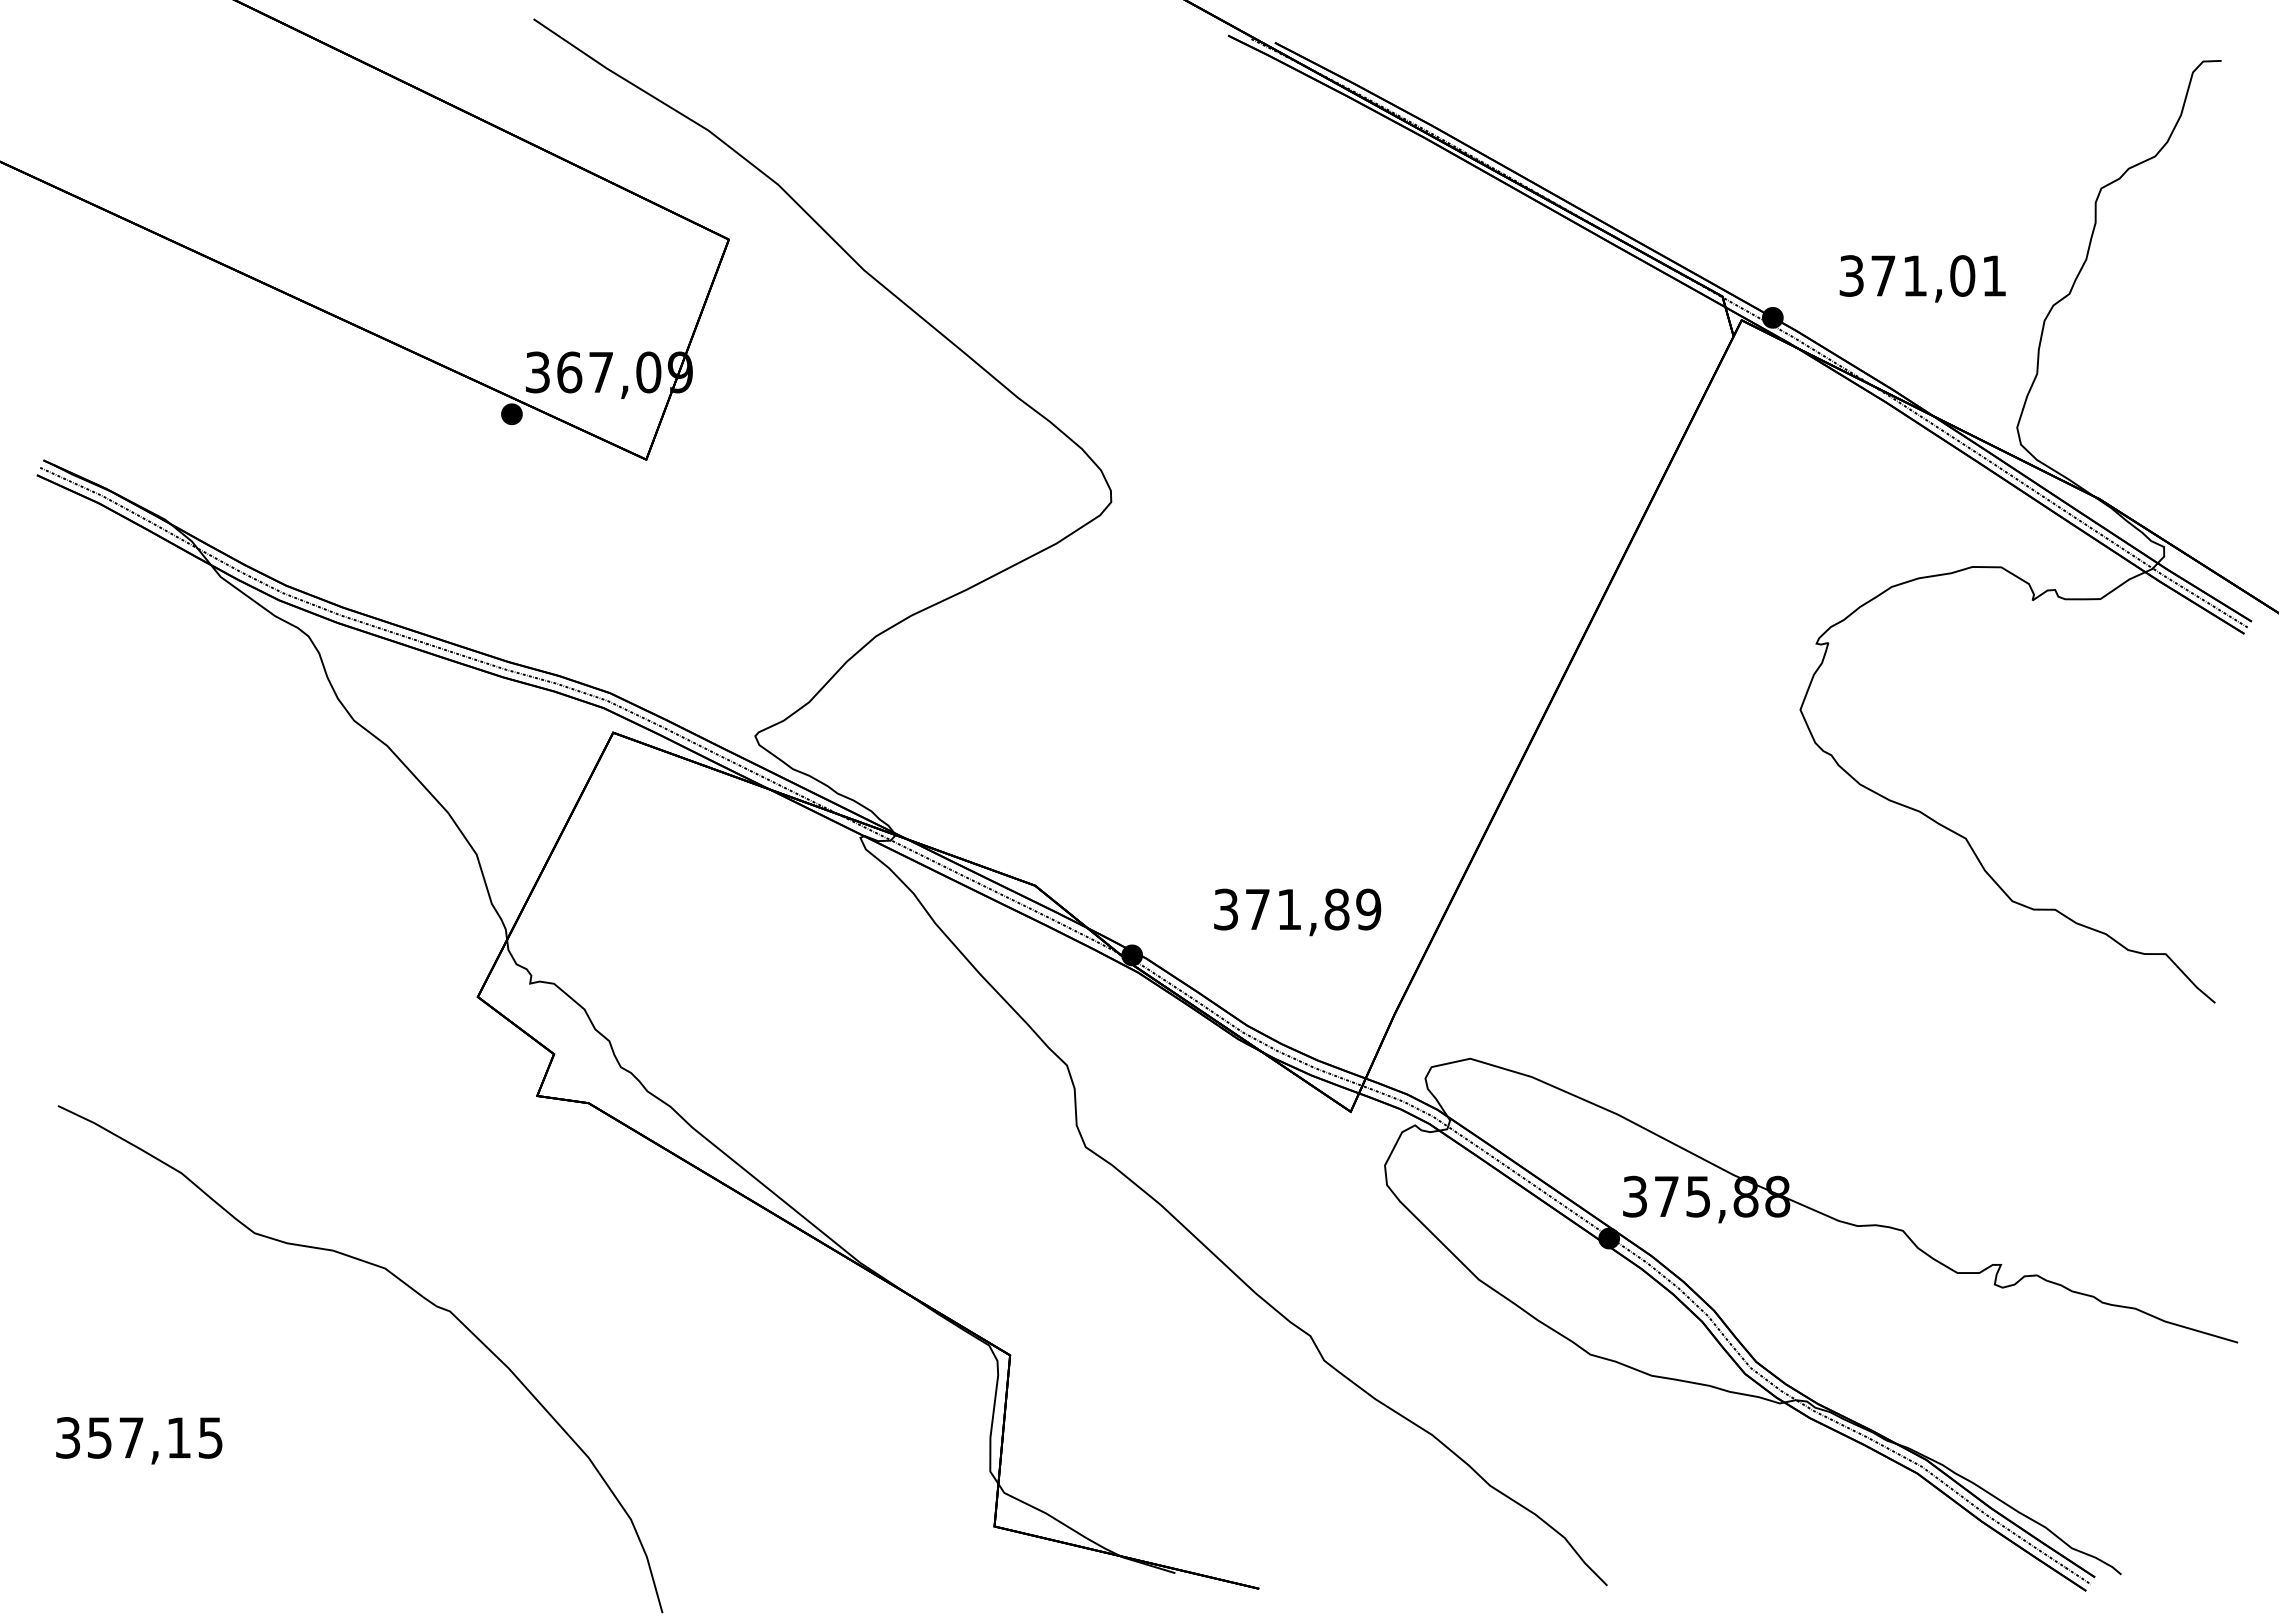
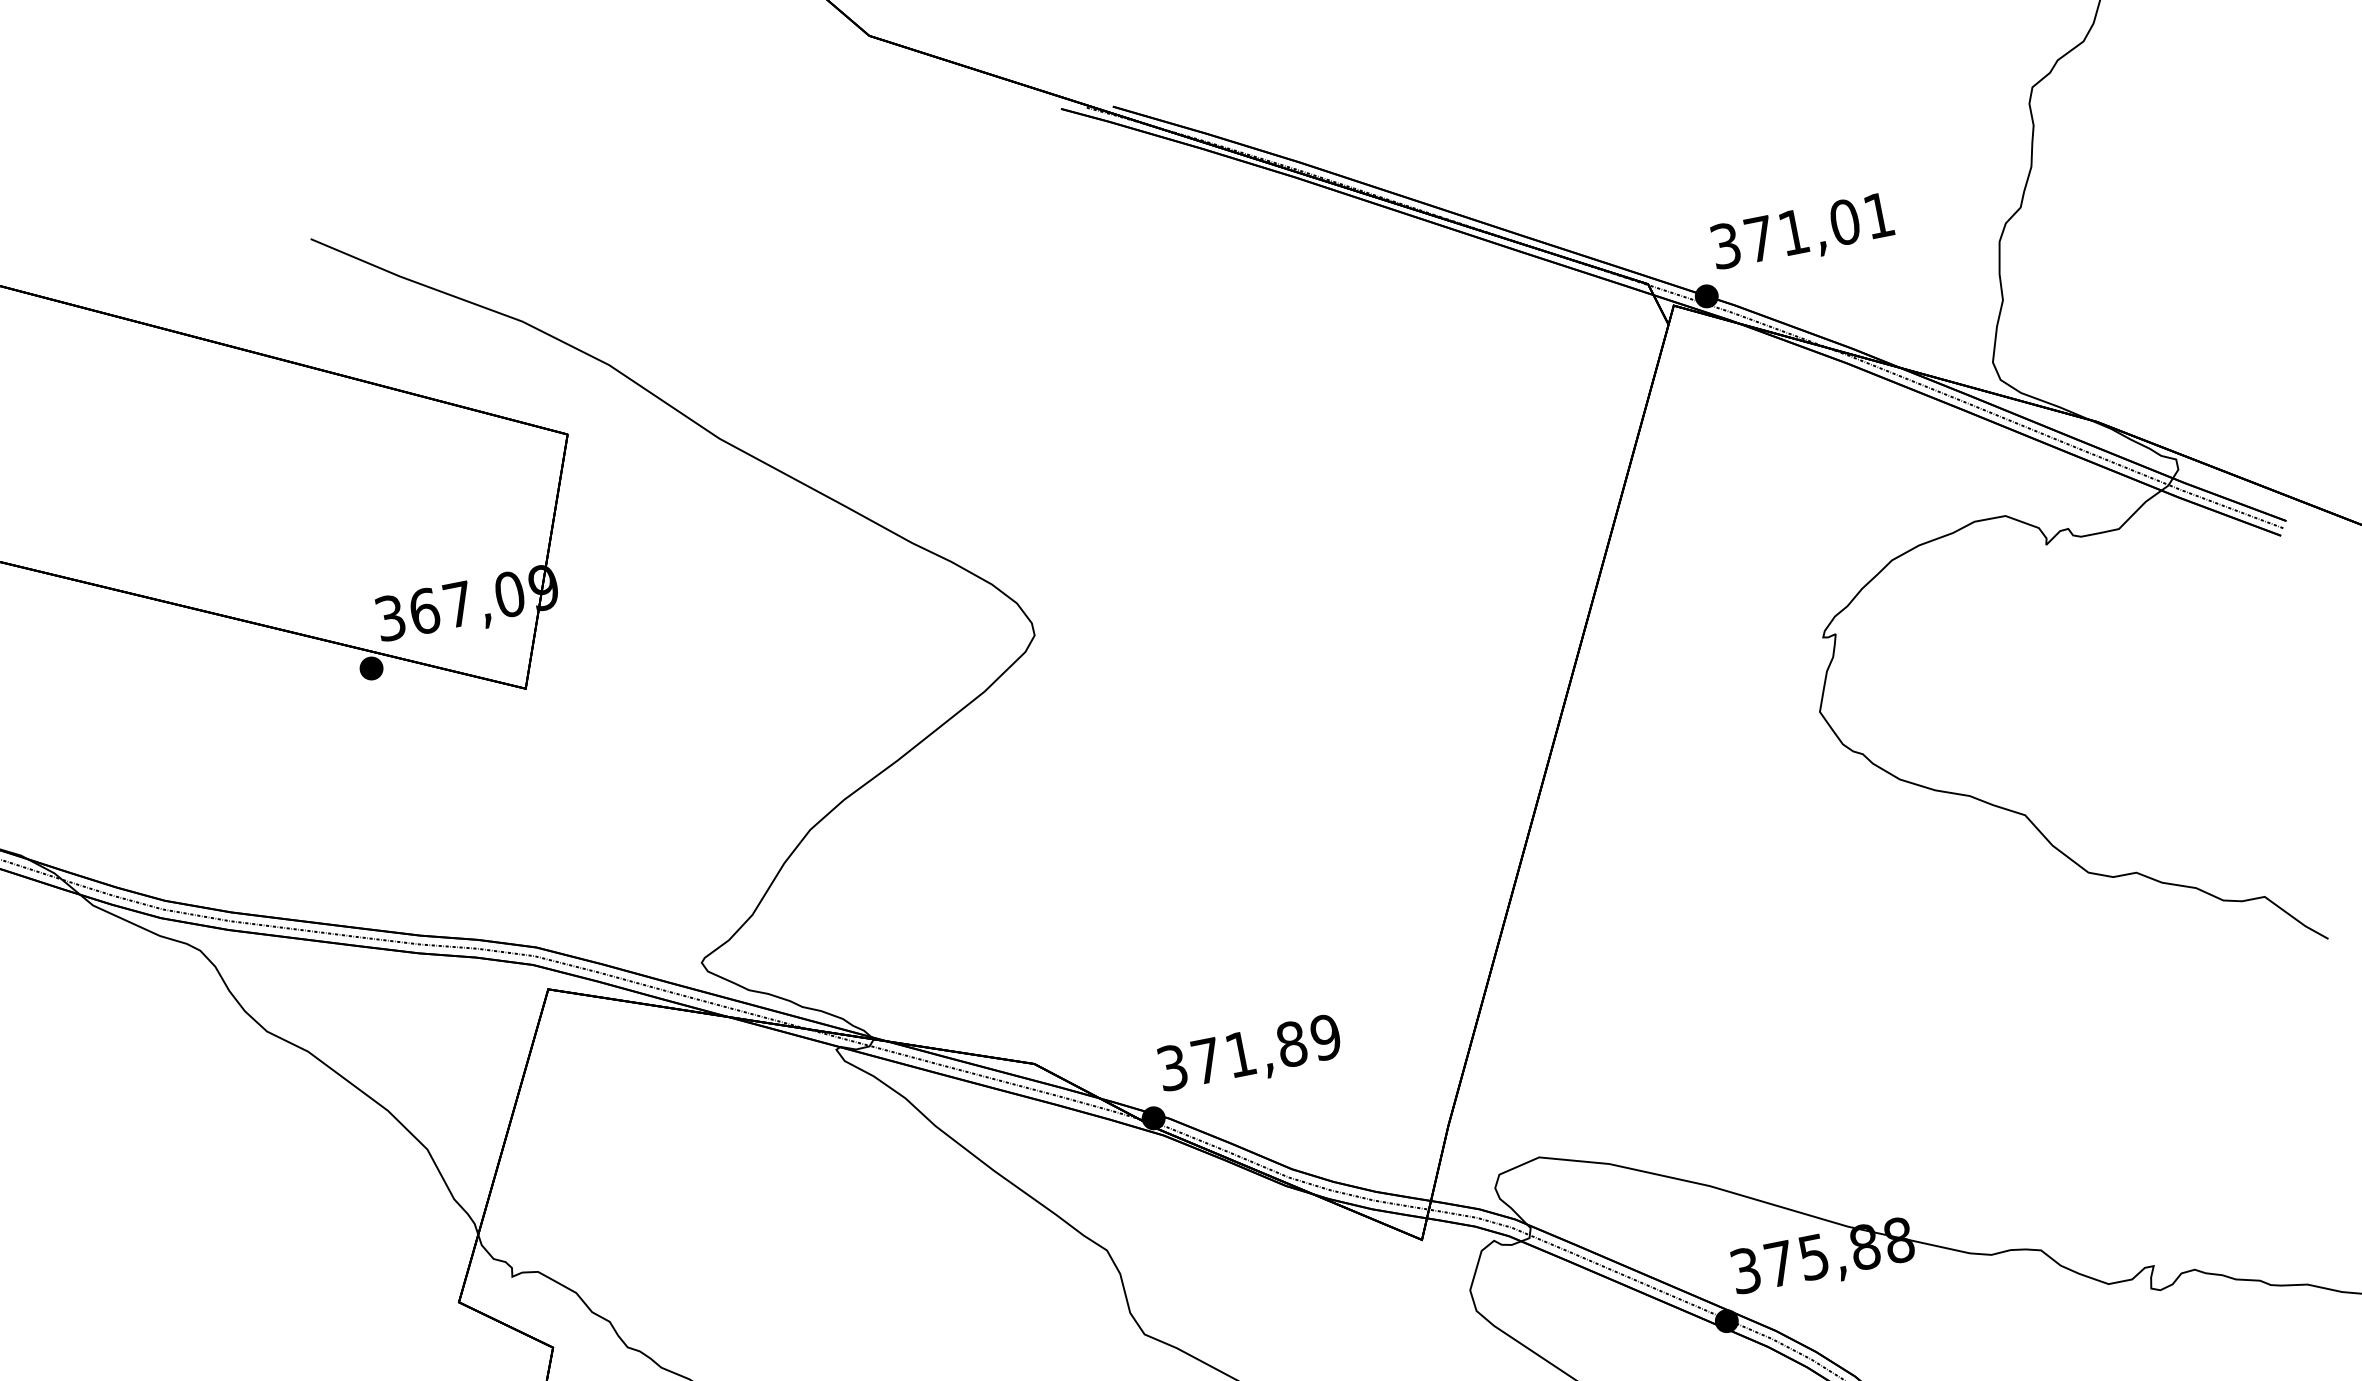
text: (1922, 278) -> (1802, 233), moved
text: (1297, 912) -> (1250, 1055), moved

